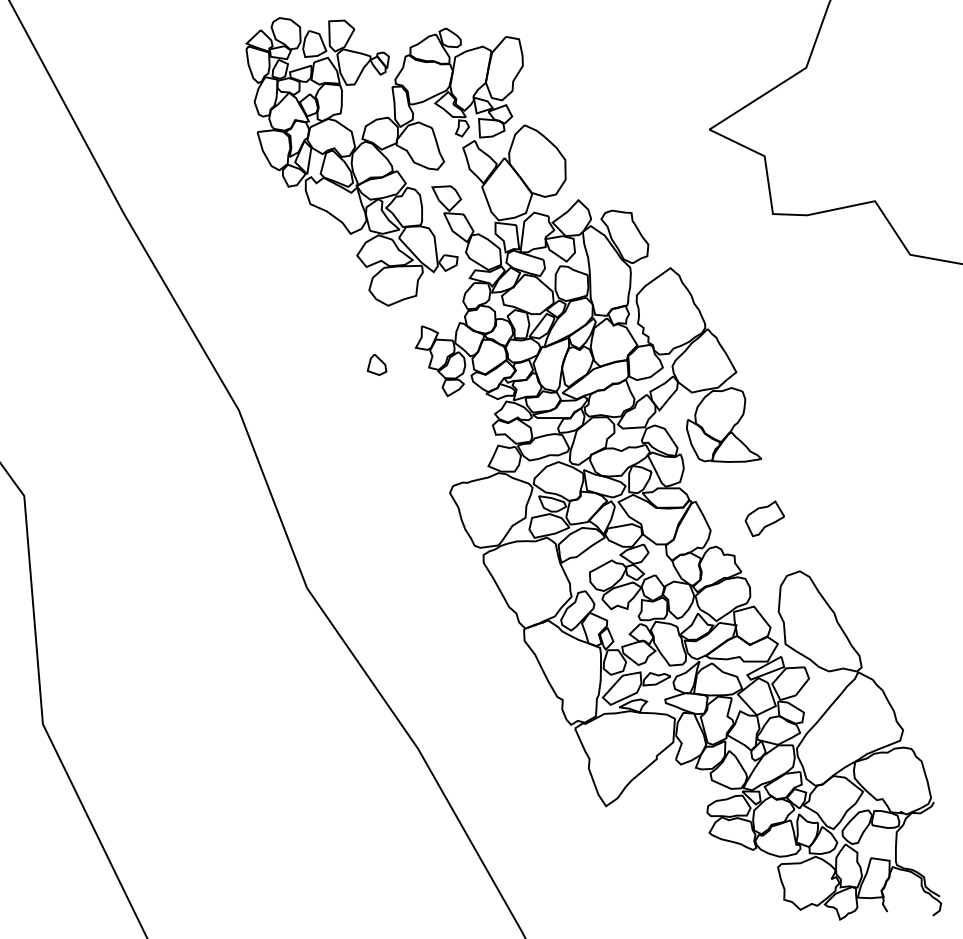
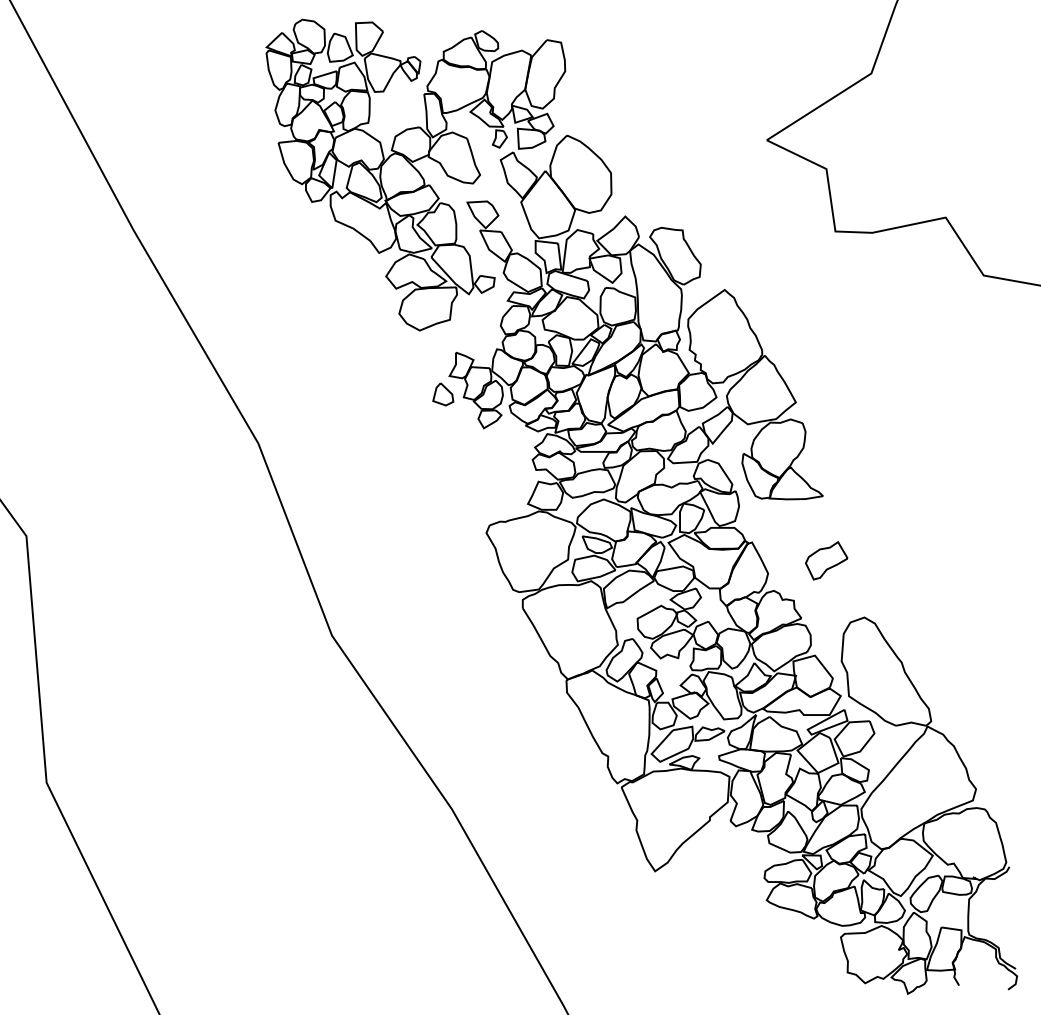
part: (376, 364) -> (442, 394), moved

